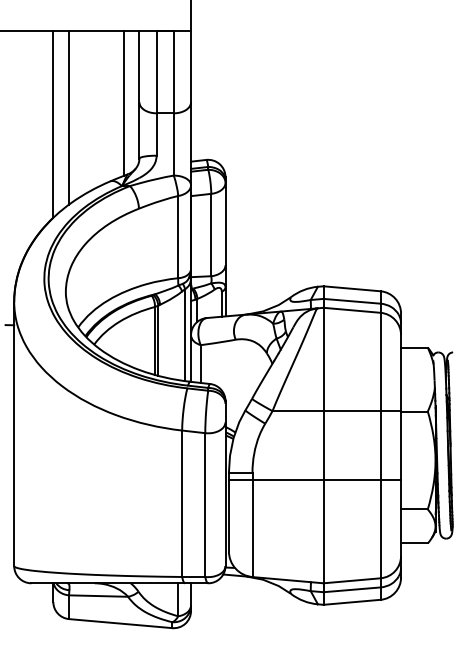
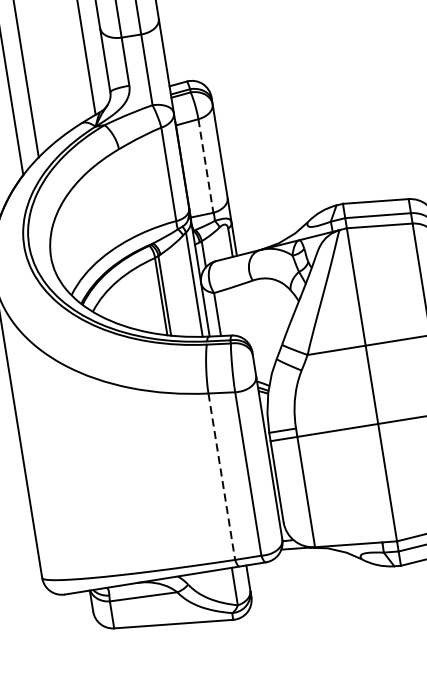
line: (211, 235) -> (206, 166), solid -> dashed
line: (182, 504) -> (222, 477), solid -> dashed

